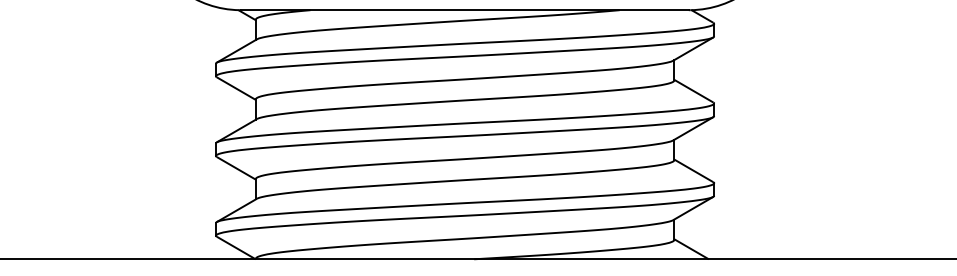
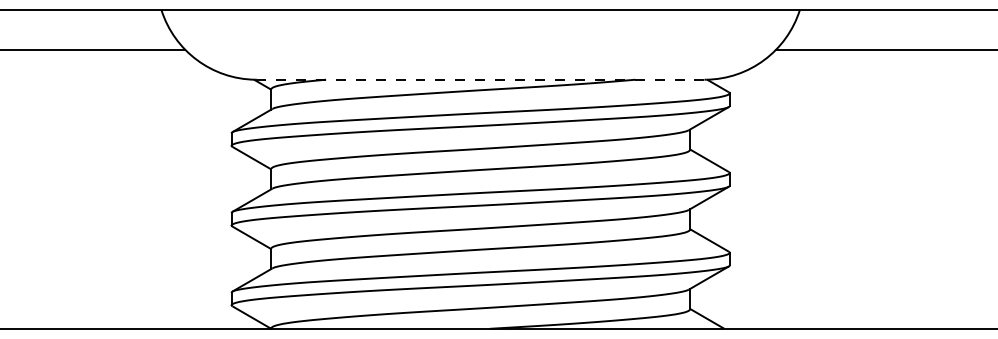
line: (464, 9) -> (480, 79), solid -> dashed

